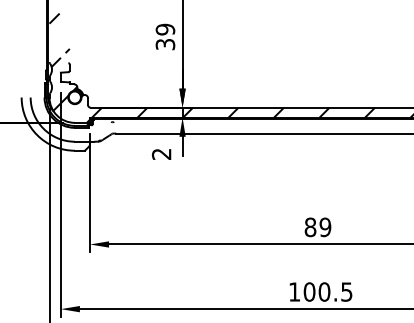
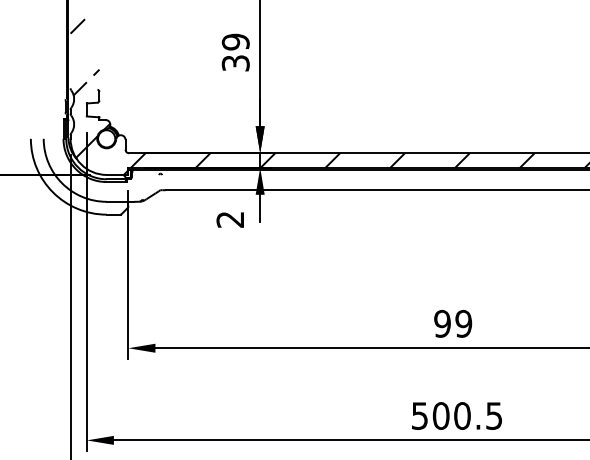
text: (310, 227) -> (442, 324), 89 -> 99
text: (294, 291) -> (419, 415), 100.5 -> 500.5

